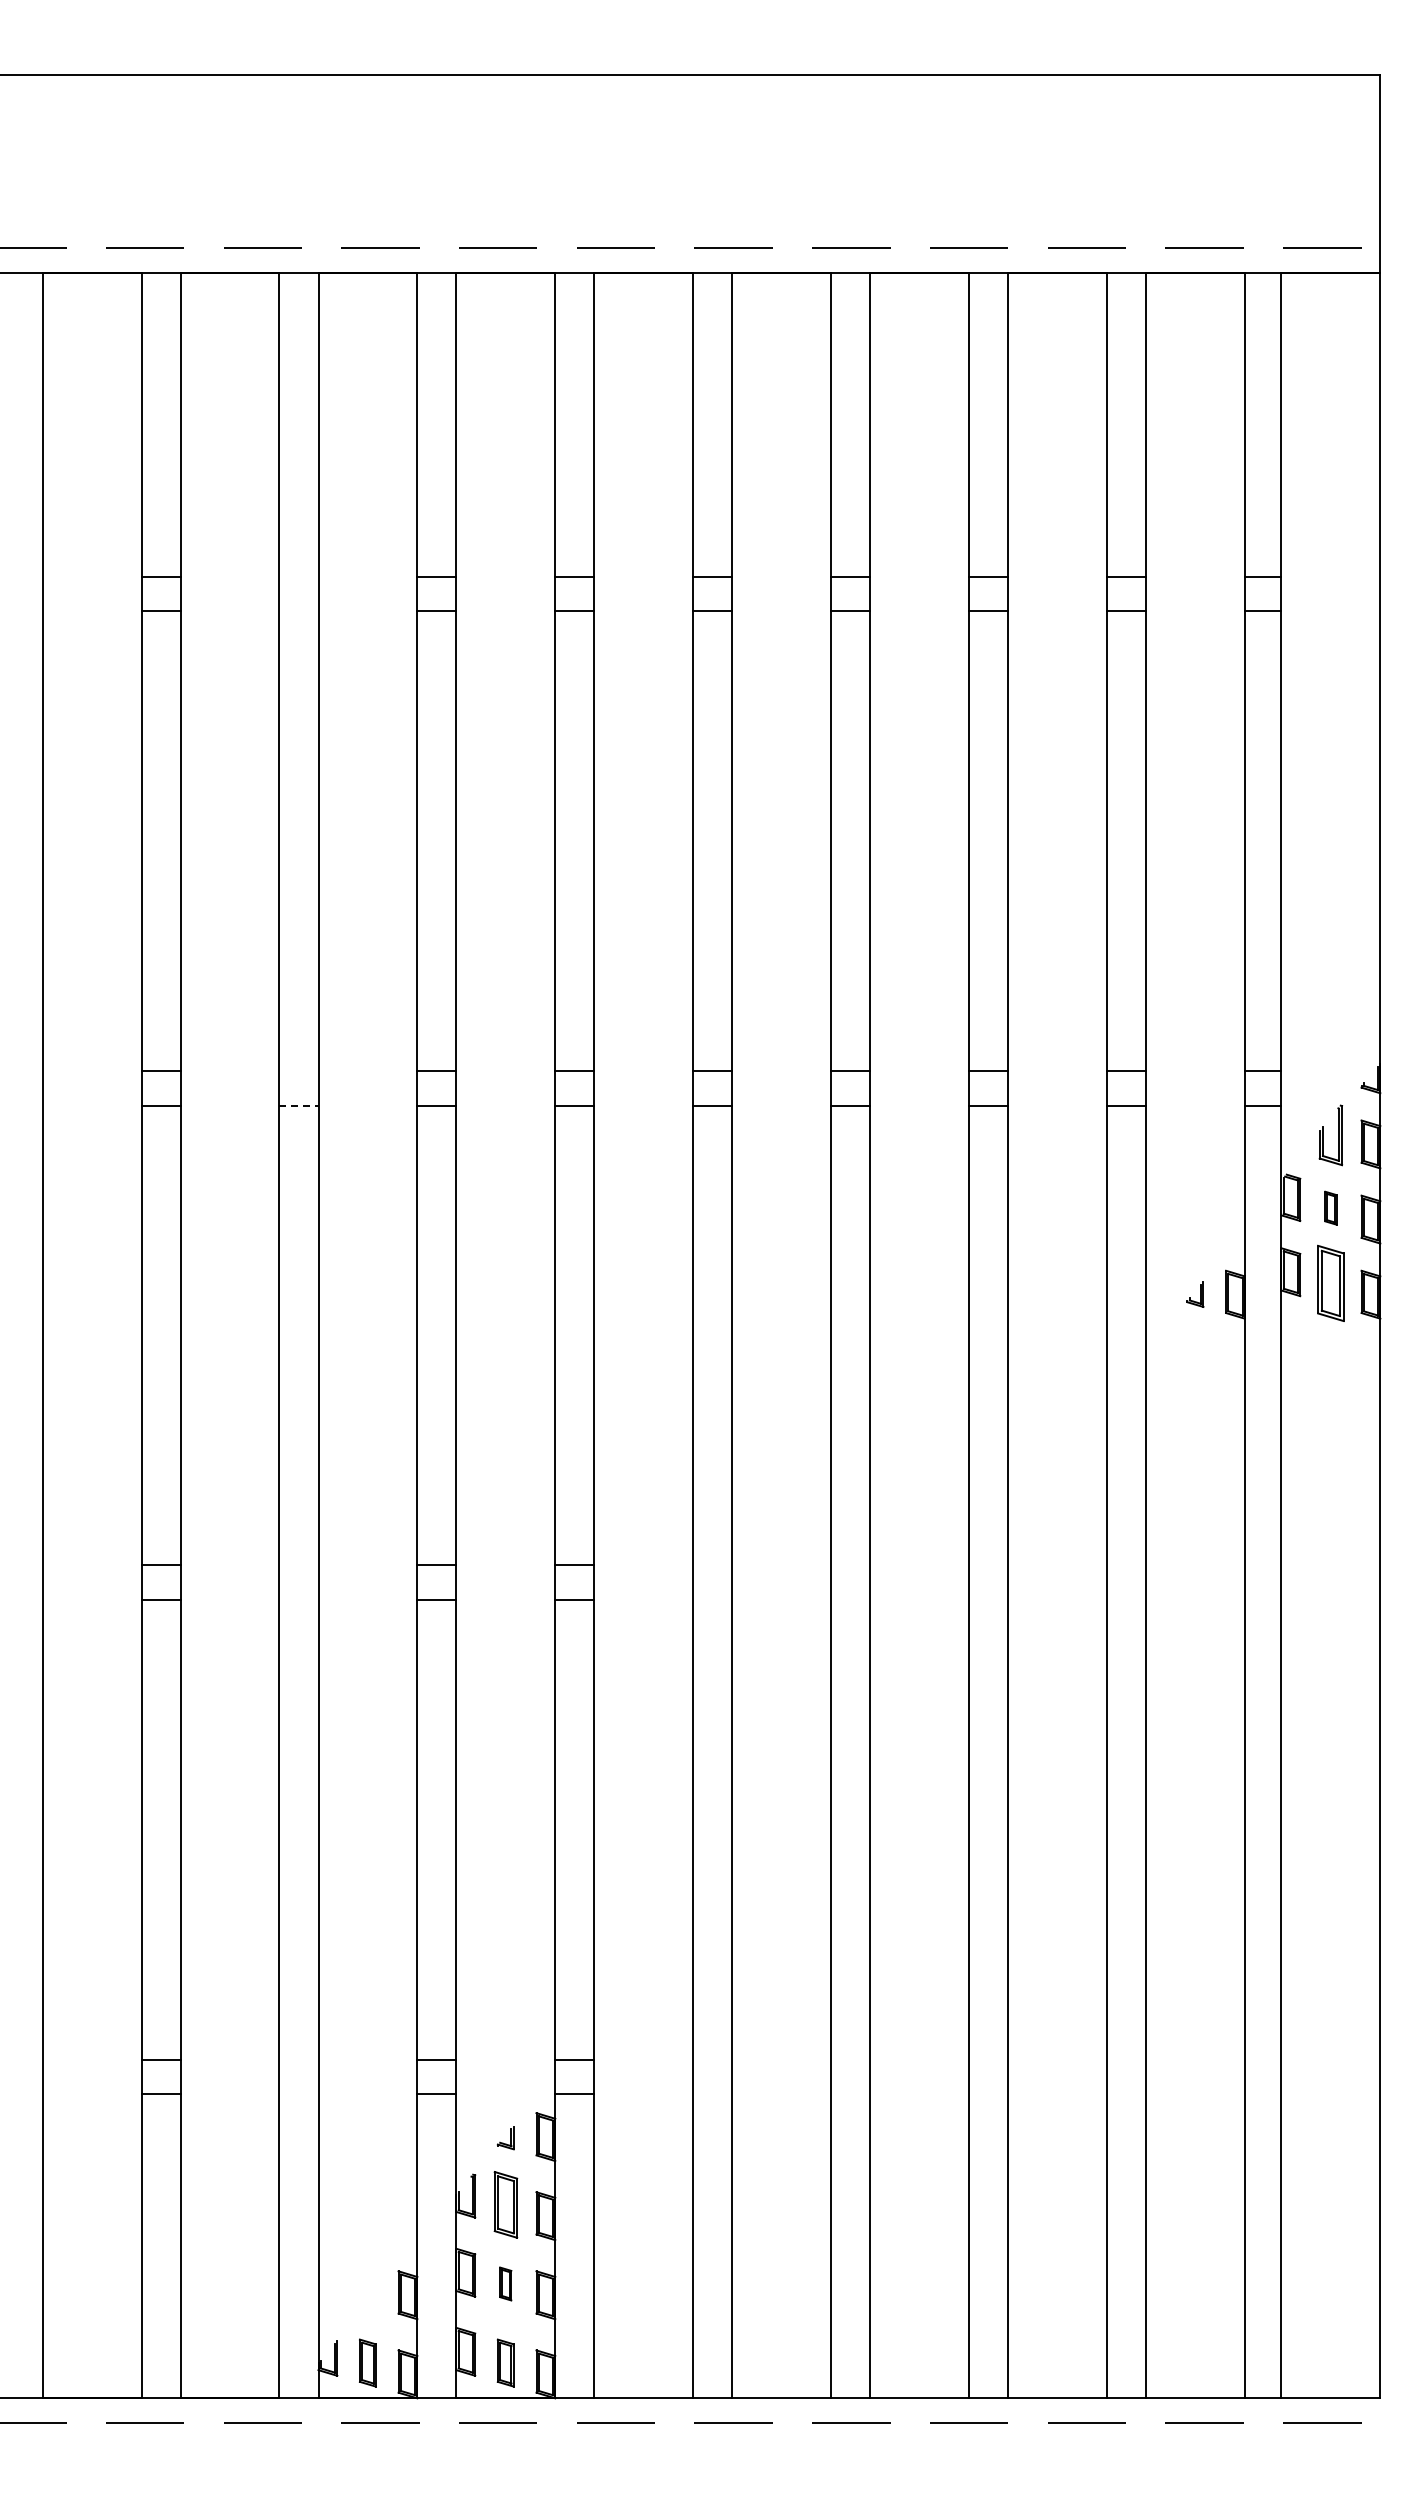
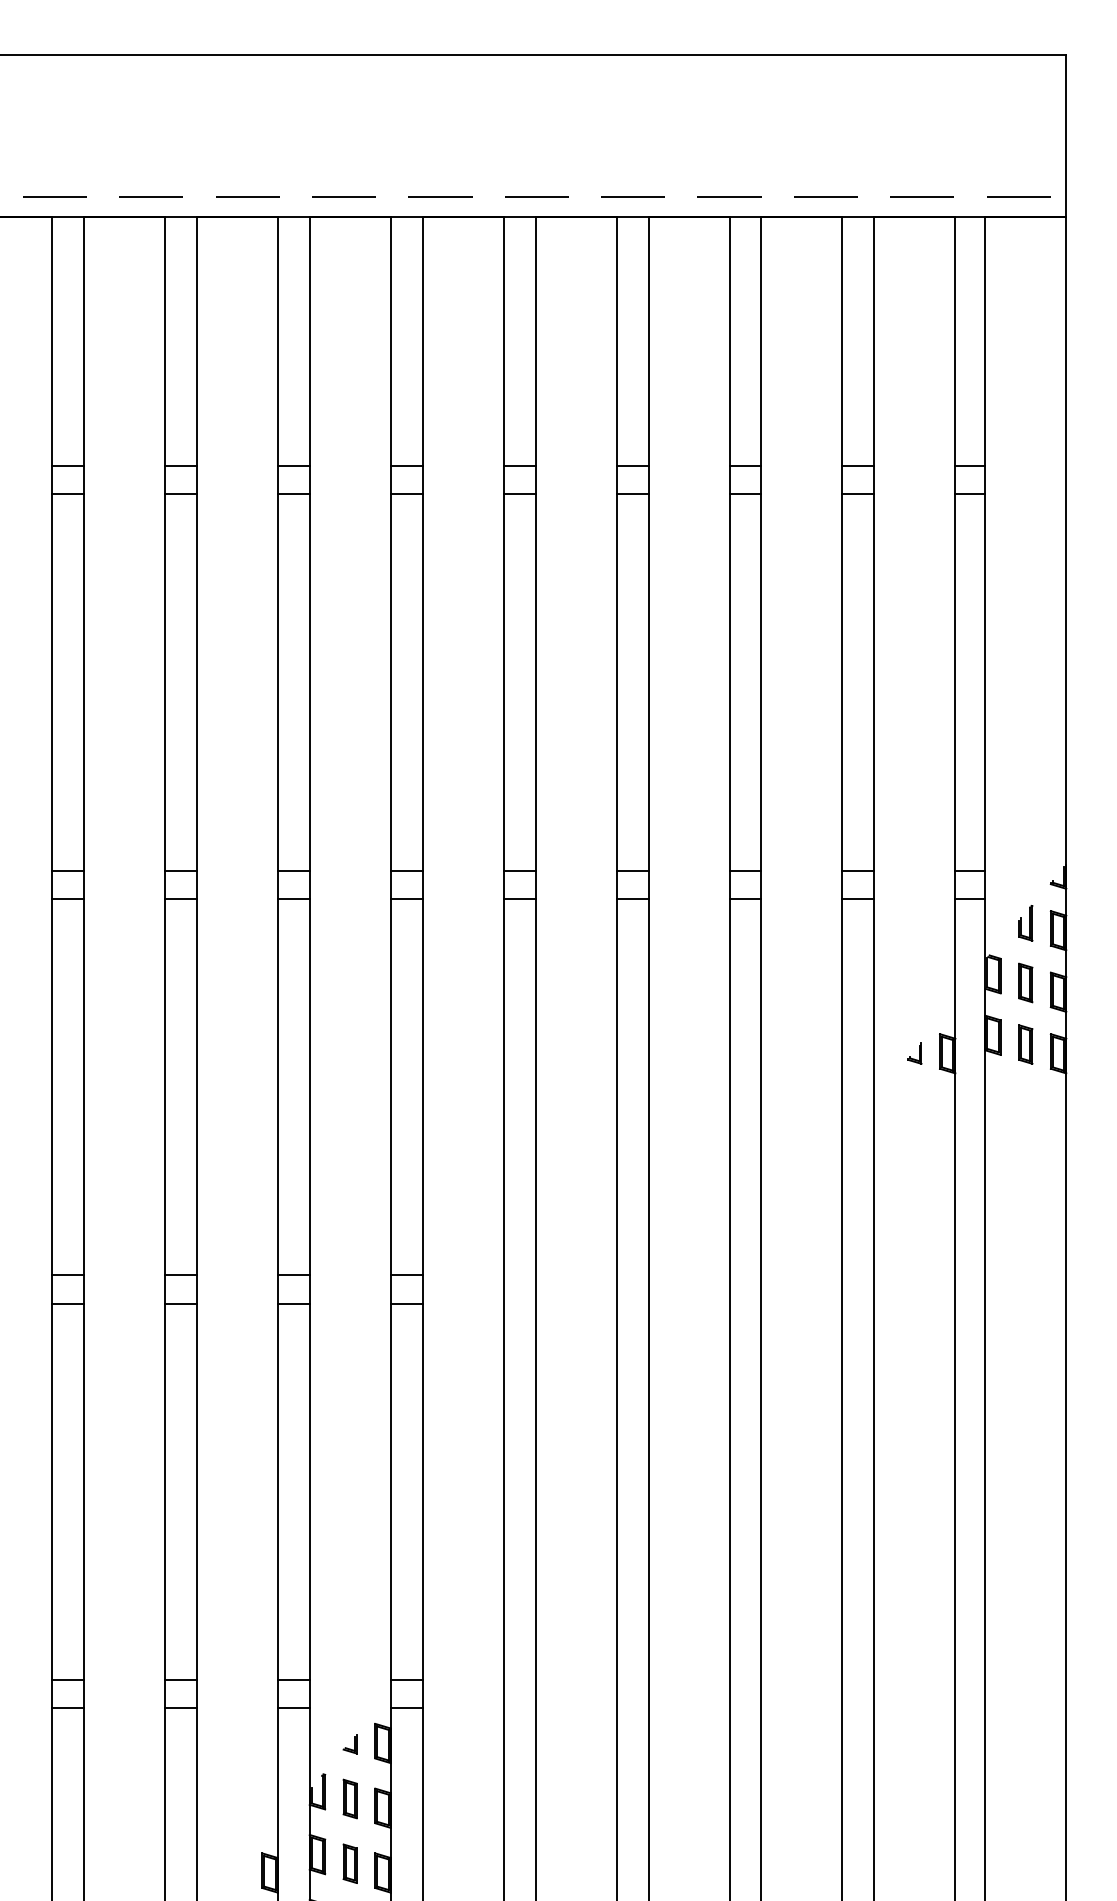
line: (298, 576) -> (180, 465), added
line: (298, 611) -> (180, 494), added
line: (298, 1071) -> (180, 870), added
line: (298, 1105) -> (180, 898), dashed -> solid
part: (1330, 1135) -> (1025, 923), size x0.71
part: (1330, 1207) -> (1025, 982), size x1.43
part: (1330, 1283) -> (1025, 1044), size x0.62
line: (298, 1565) -> (180, 1275), added
line: (298, 1599) -> (180, 1303), added
line: (298, 2059) -> (180, 1679), added
line: (298, 2094) -> (180, 1708), added
part: (505, 2204) -> (349, 1798), size x0.71
part: (505, 2283) -> (349, 1863), size x1.43

